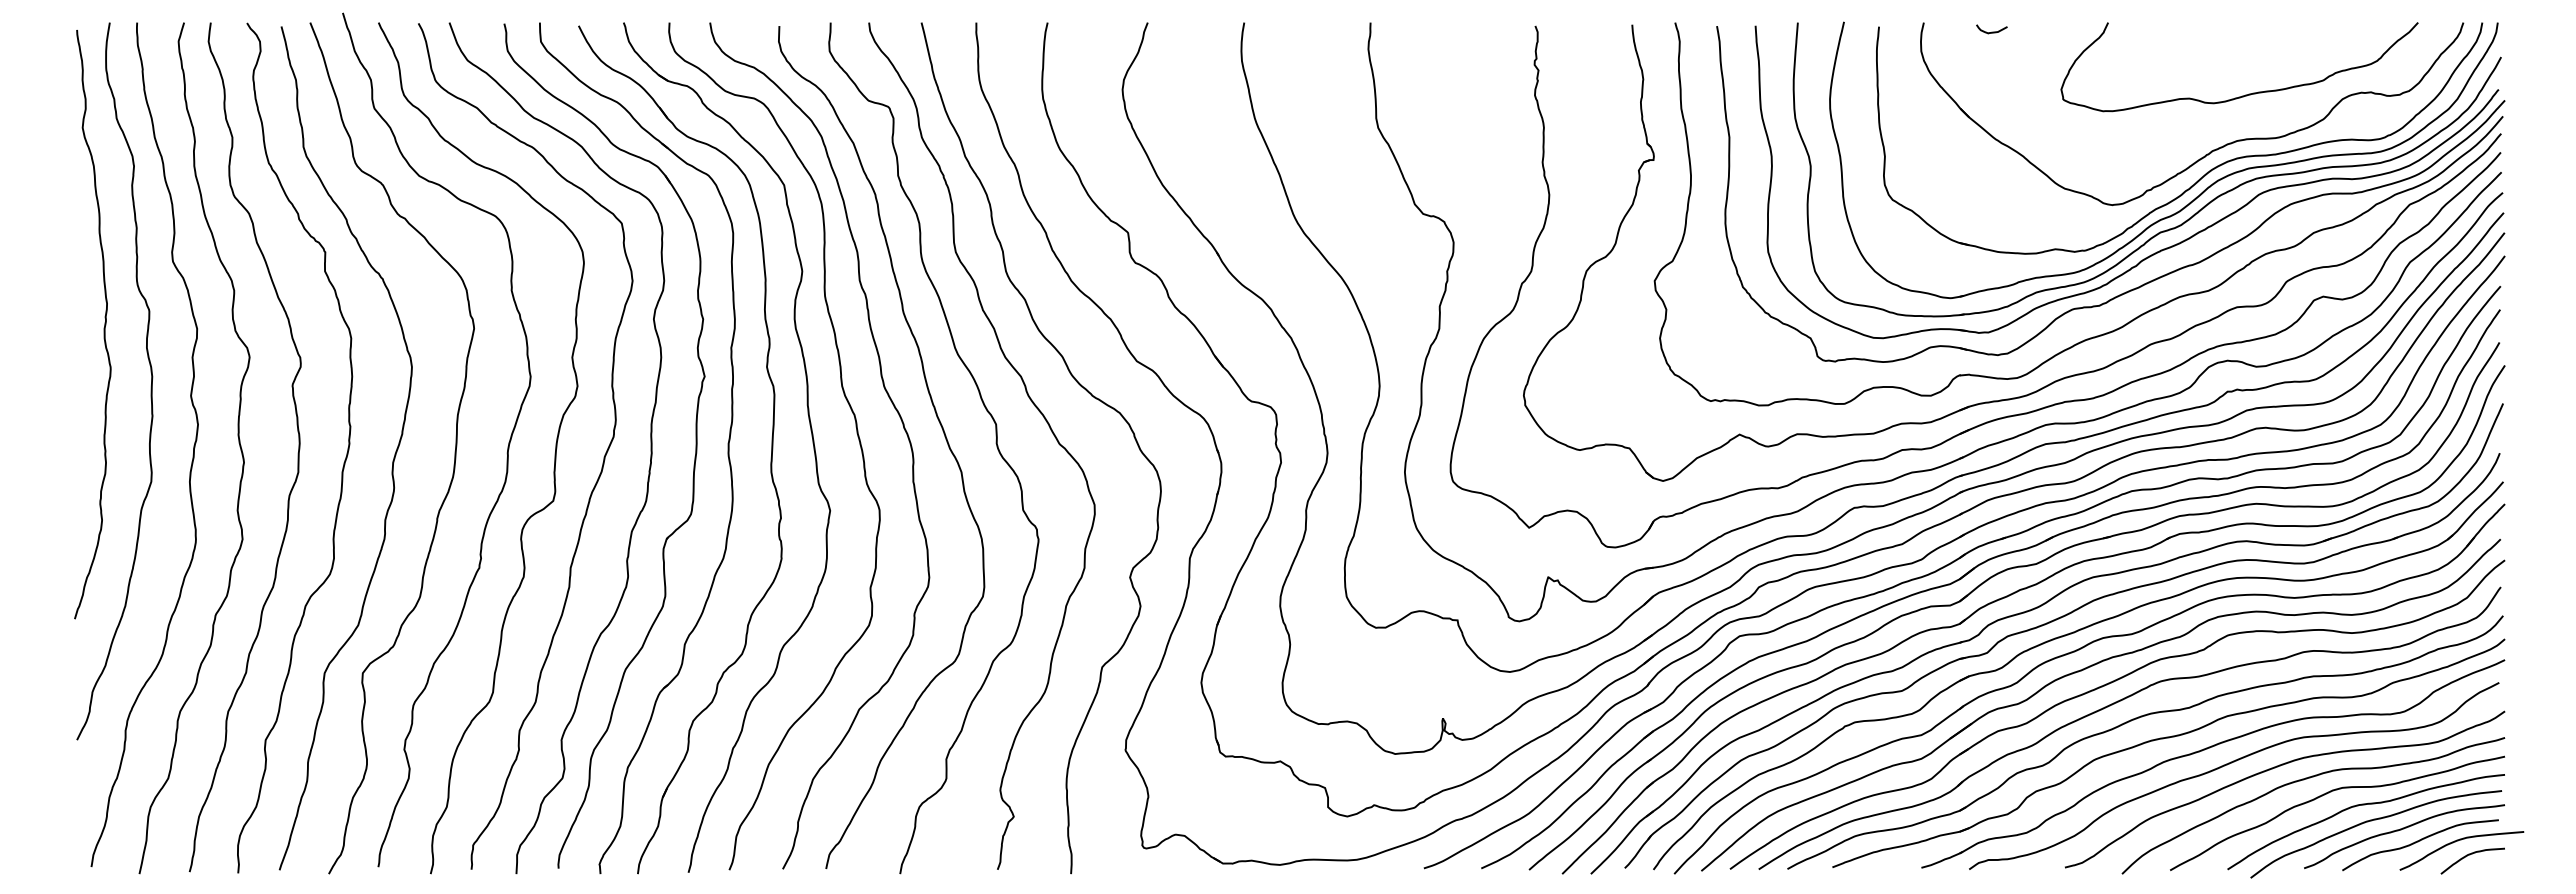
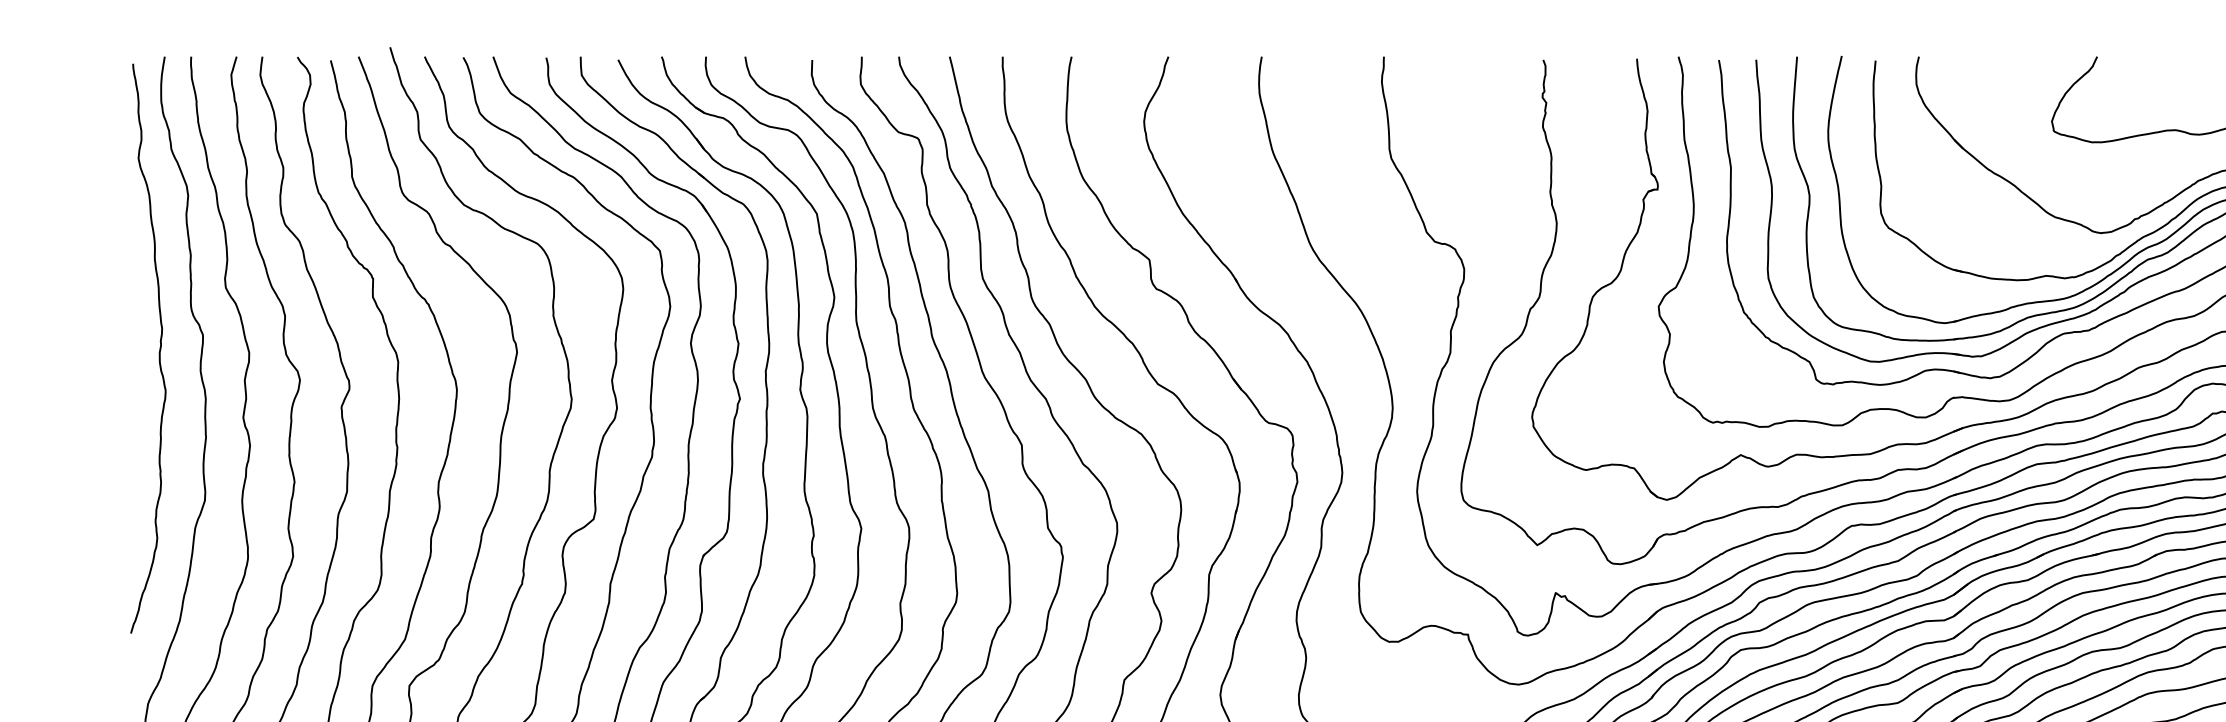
curve: (1991, 31) -> (1984, 65), removed

